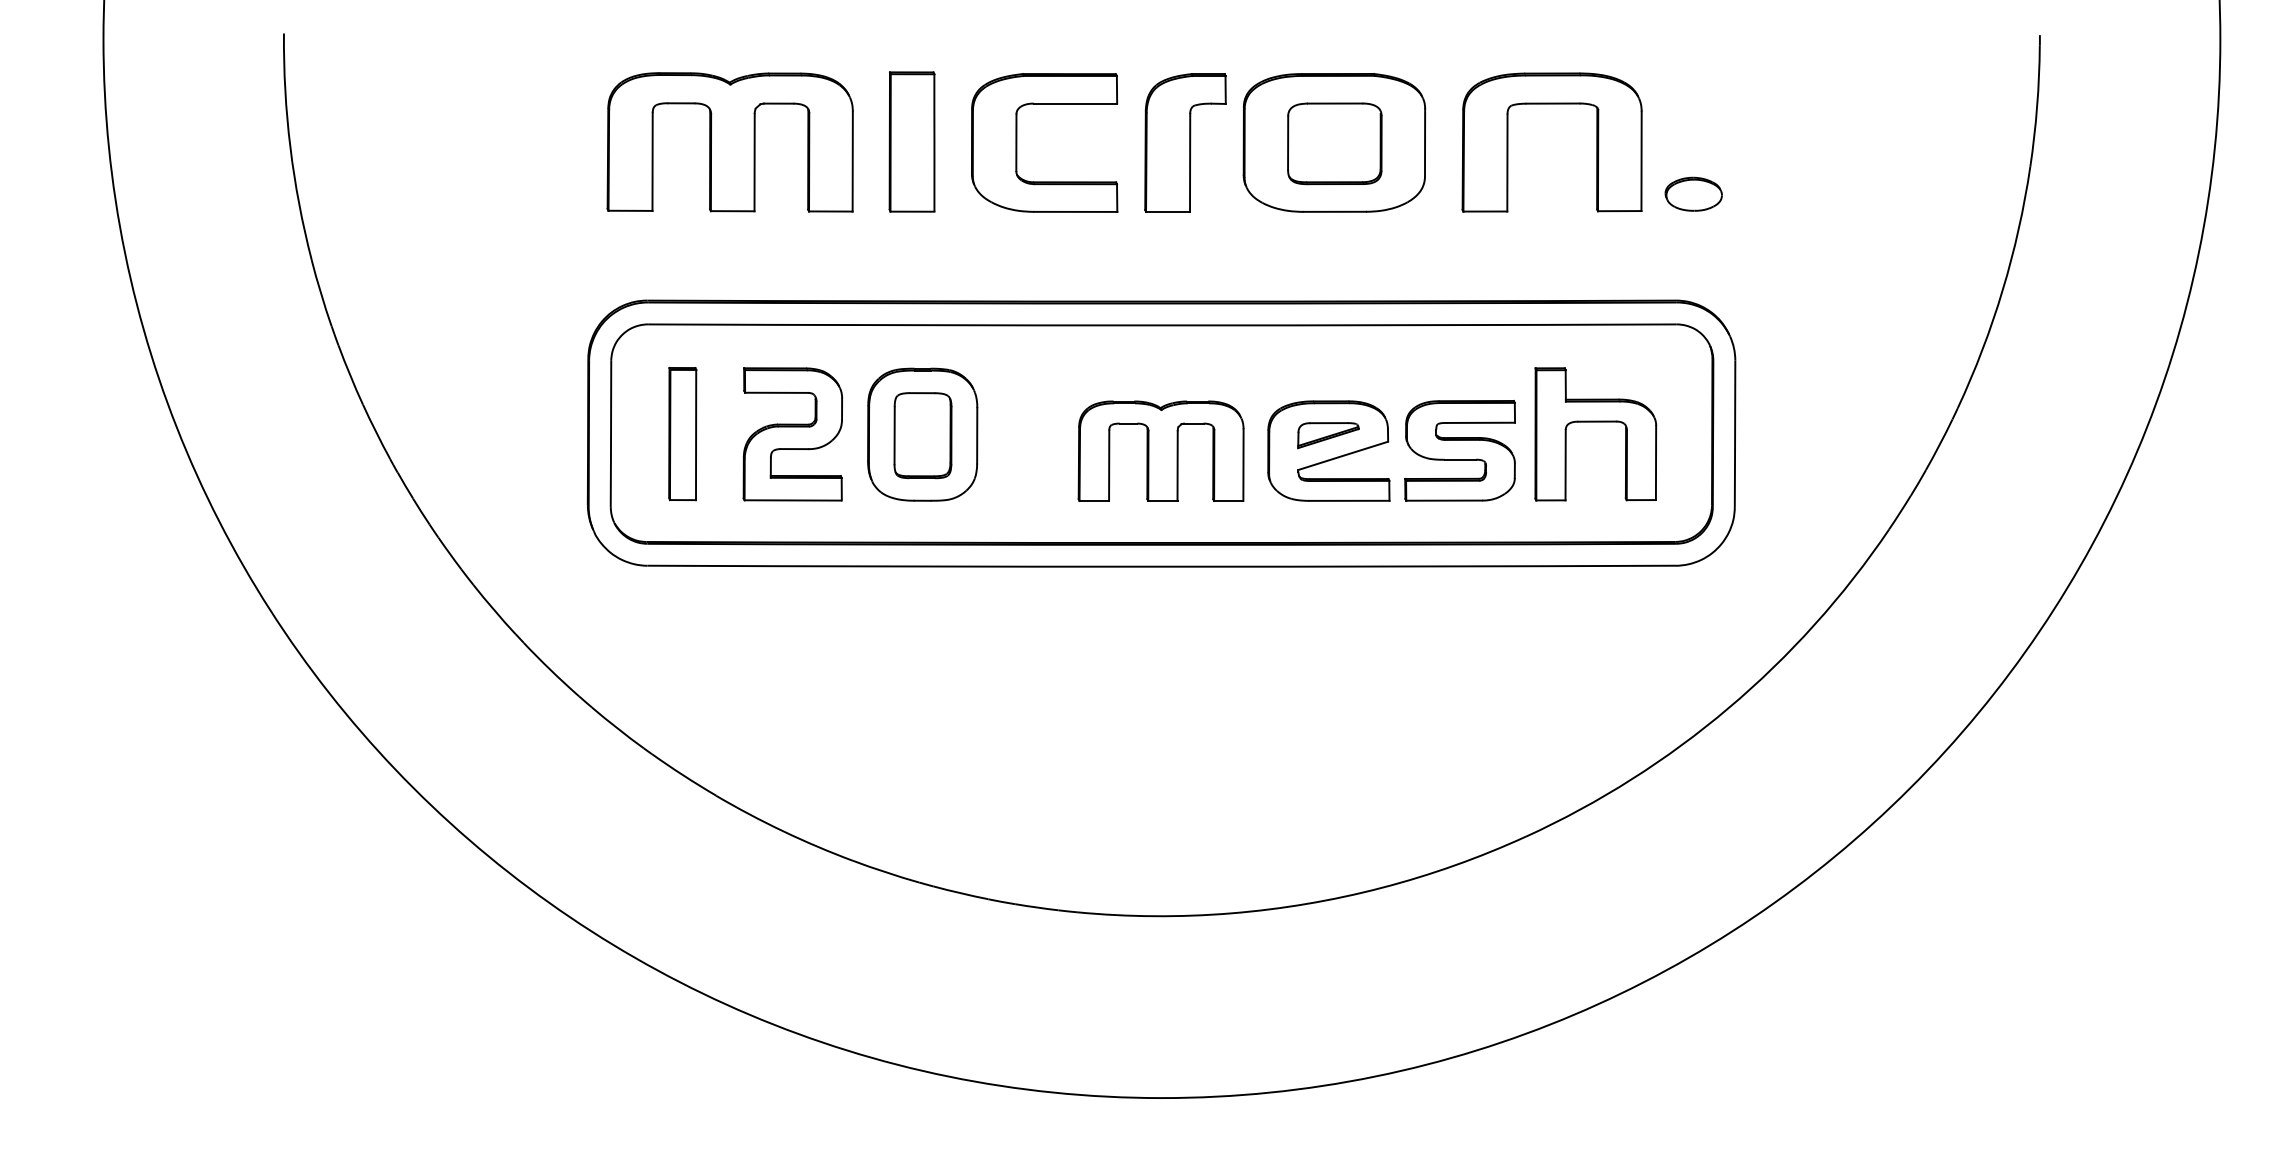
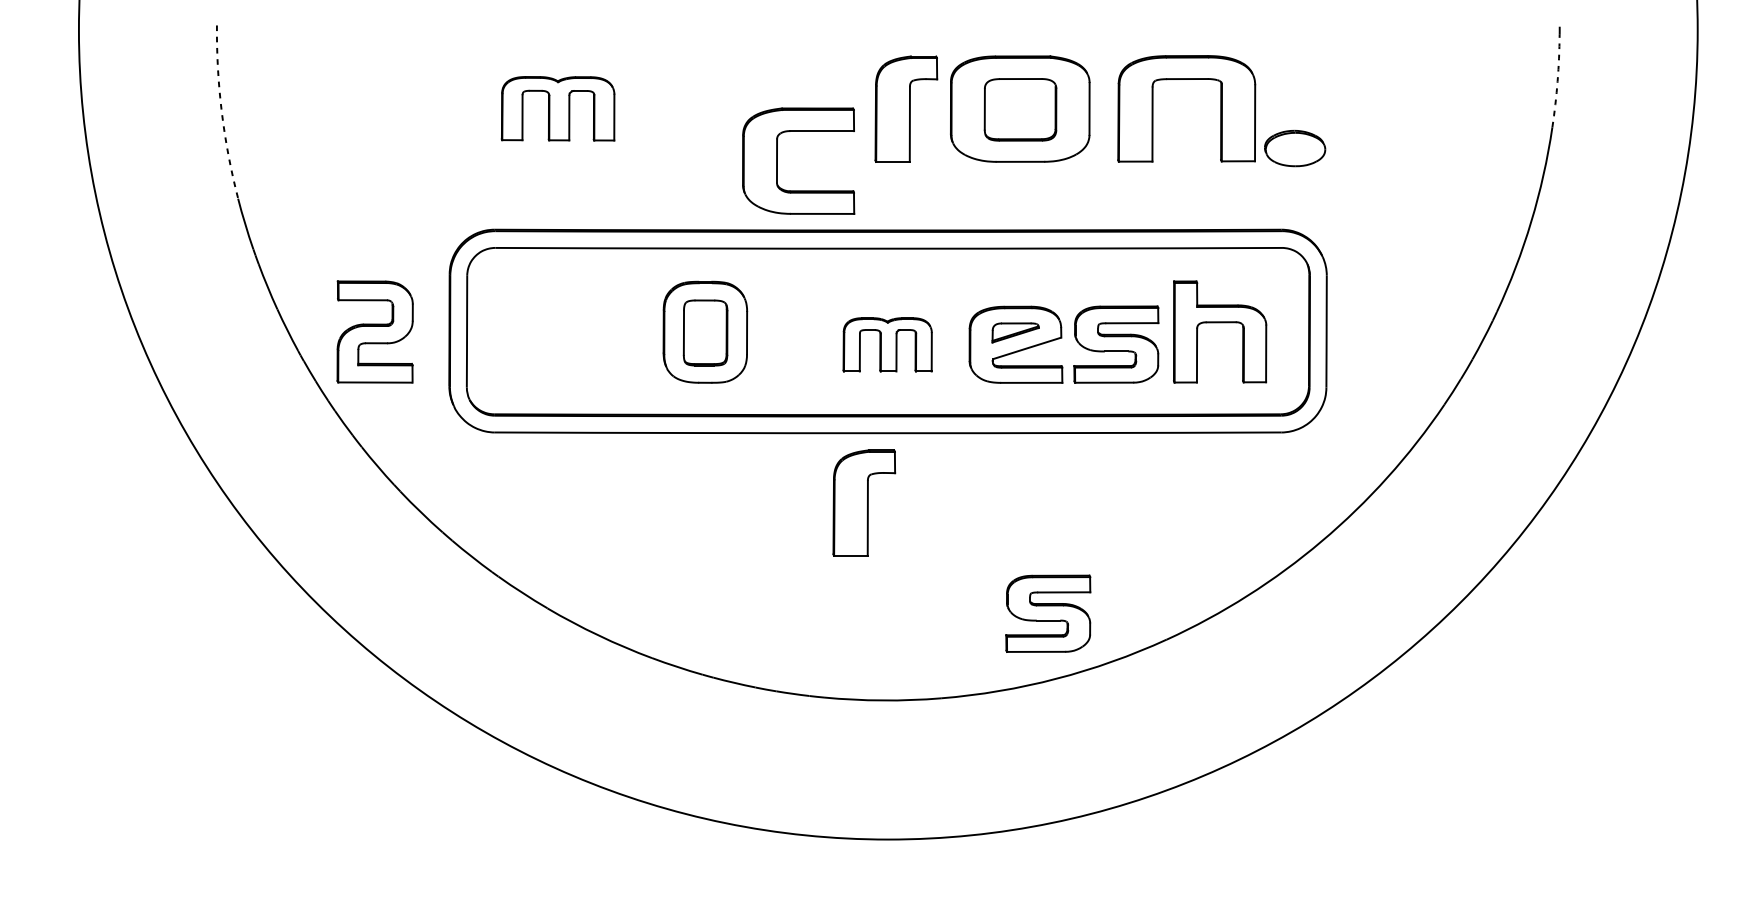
arc: (2037, 106) -> (1557, 81), solid -> dashed
part: (911, 141) -> (696, 108), removed
part: (729, 142) -> (557, 108), size x0.6
part: (1017, 142) -> (777, 160), moved
arc: (290, 147) -> (221, 112), solid -> dashed
part: (1693, 193) -> (1294, 147), size x1.4
part: (682, 434) -> (521, 332), removed
part: (792, 434) -> (374, 332), moved
part: (1160, 450) -> (887, 344), size x0.7
part: (1130, 657) -> (864, 502), added
part: (1370, 802) -> (1047, 613), added

